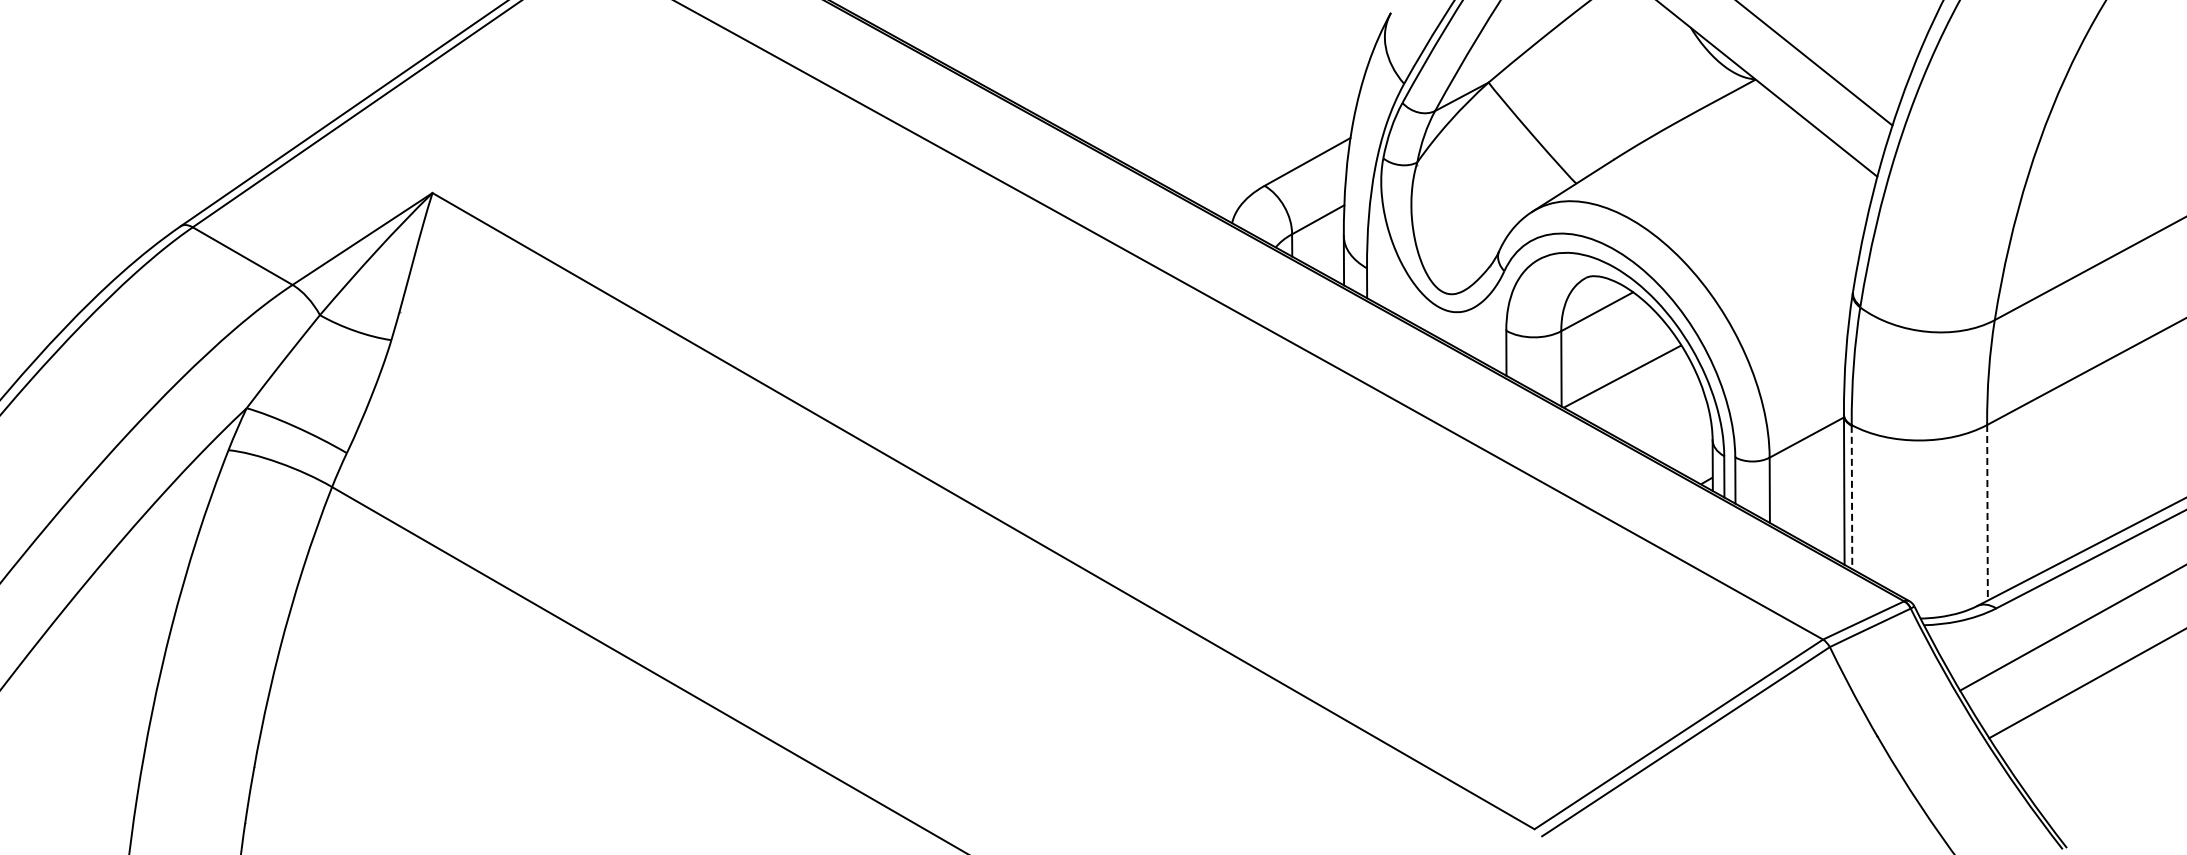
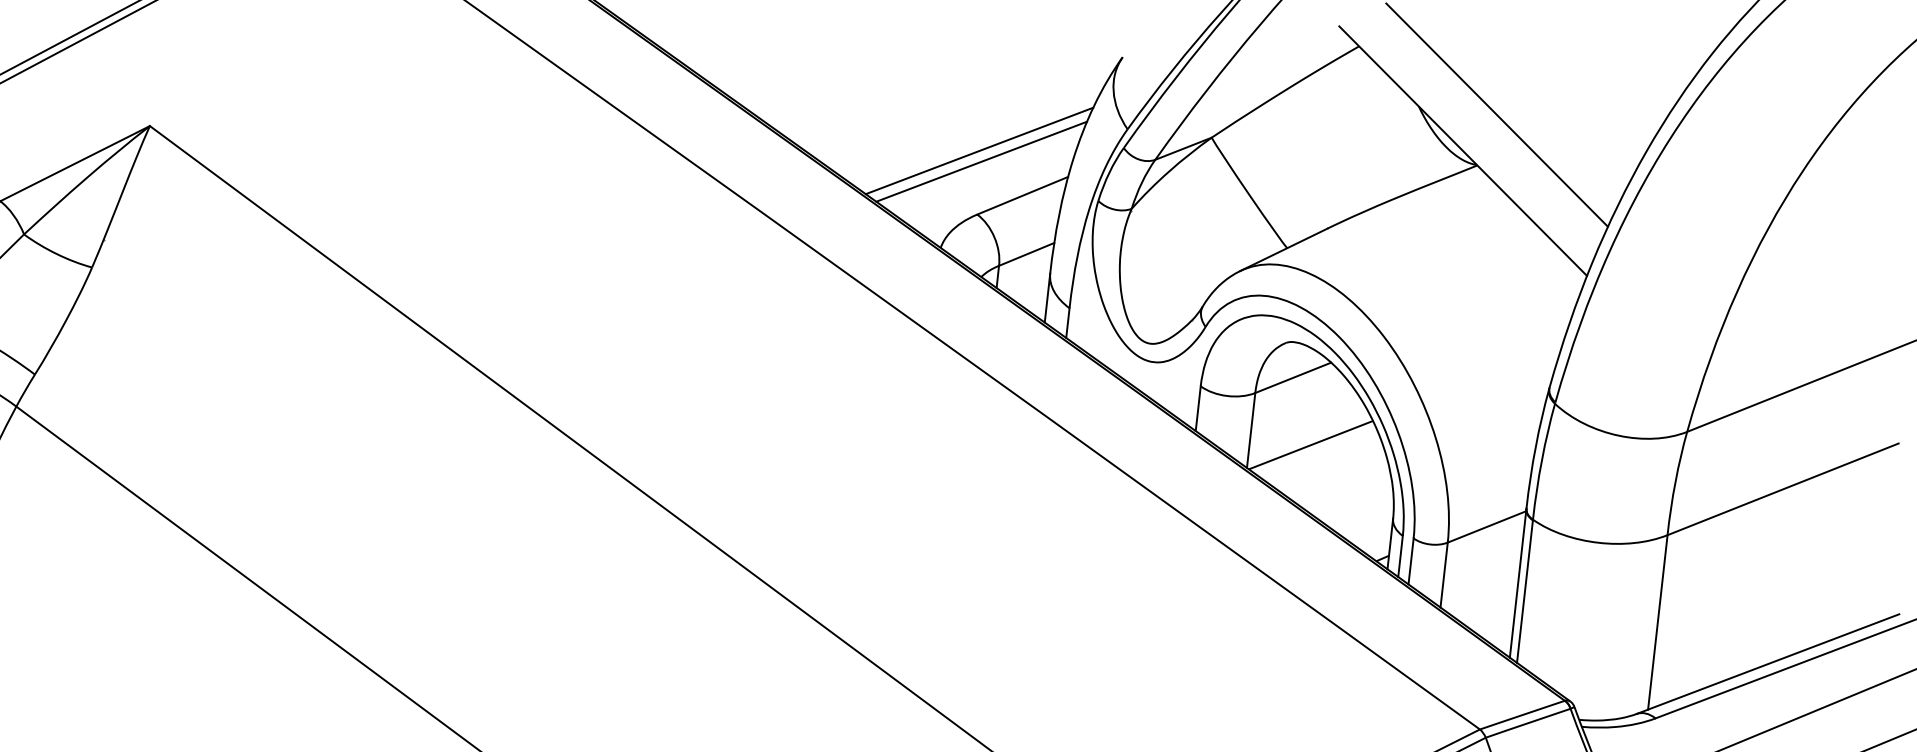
line: (1259, 122) -> (979, 151), added
line: (1262, 132) -> (981, 161), added
line: (1852, 497) -> (1525, 591), dashed -> solid
line: (1987, 512) -> (1657, 622), dashed -> solid

